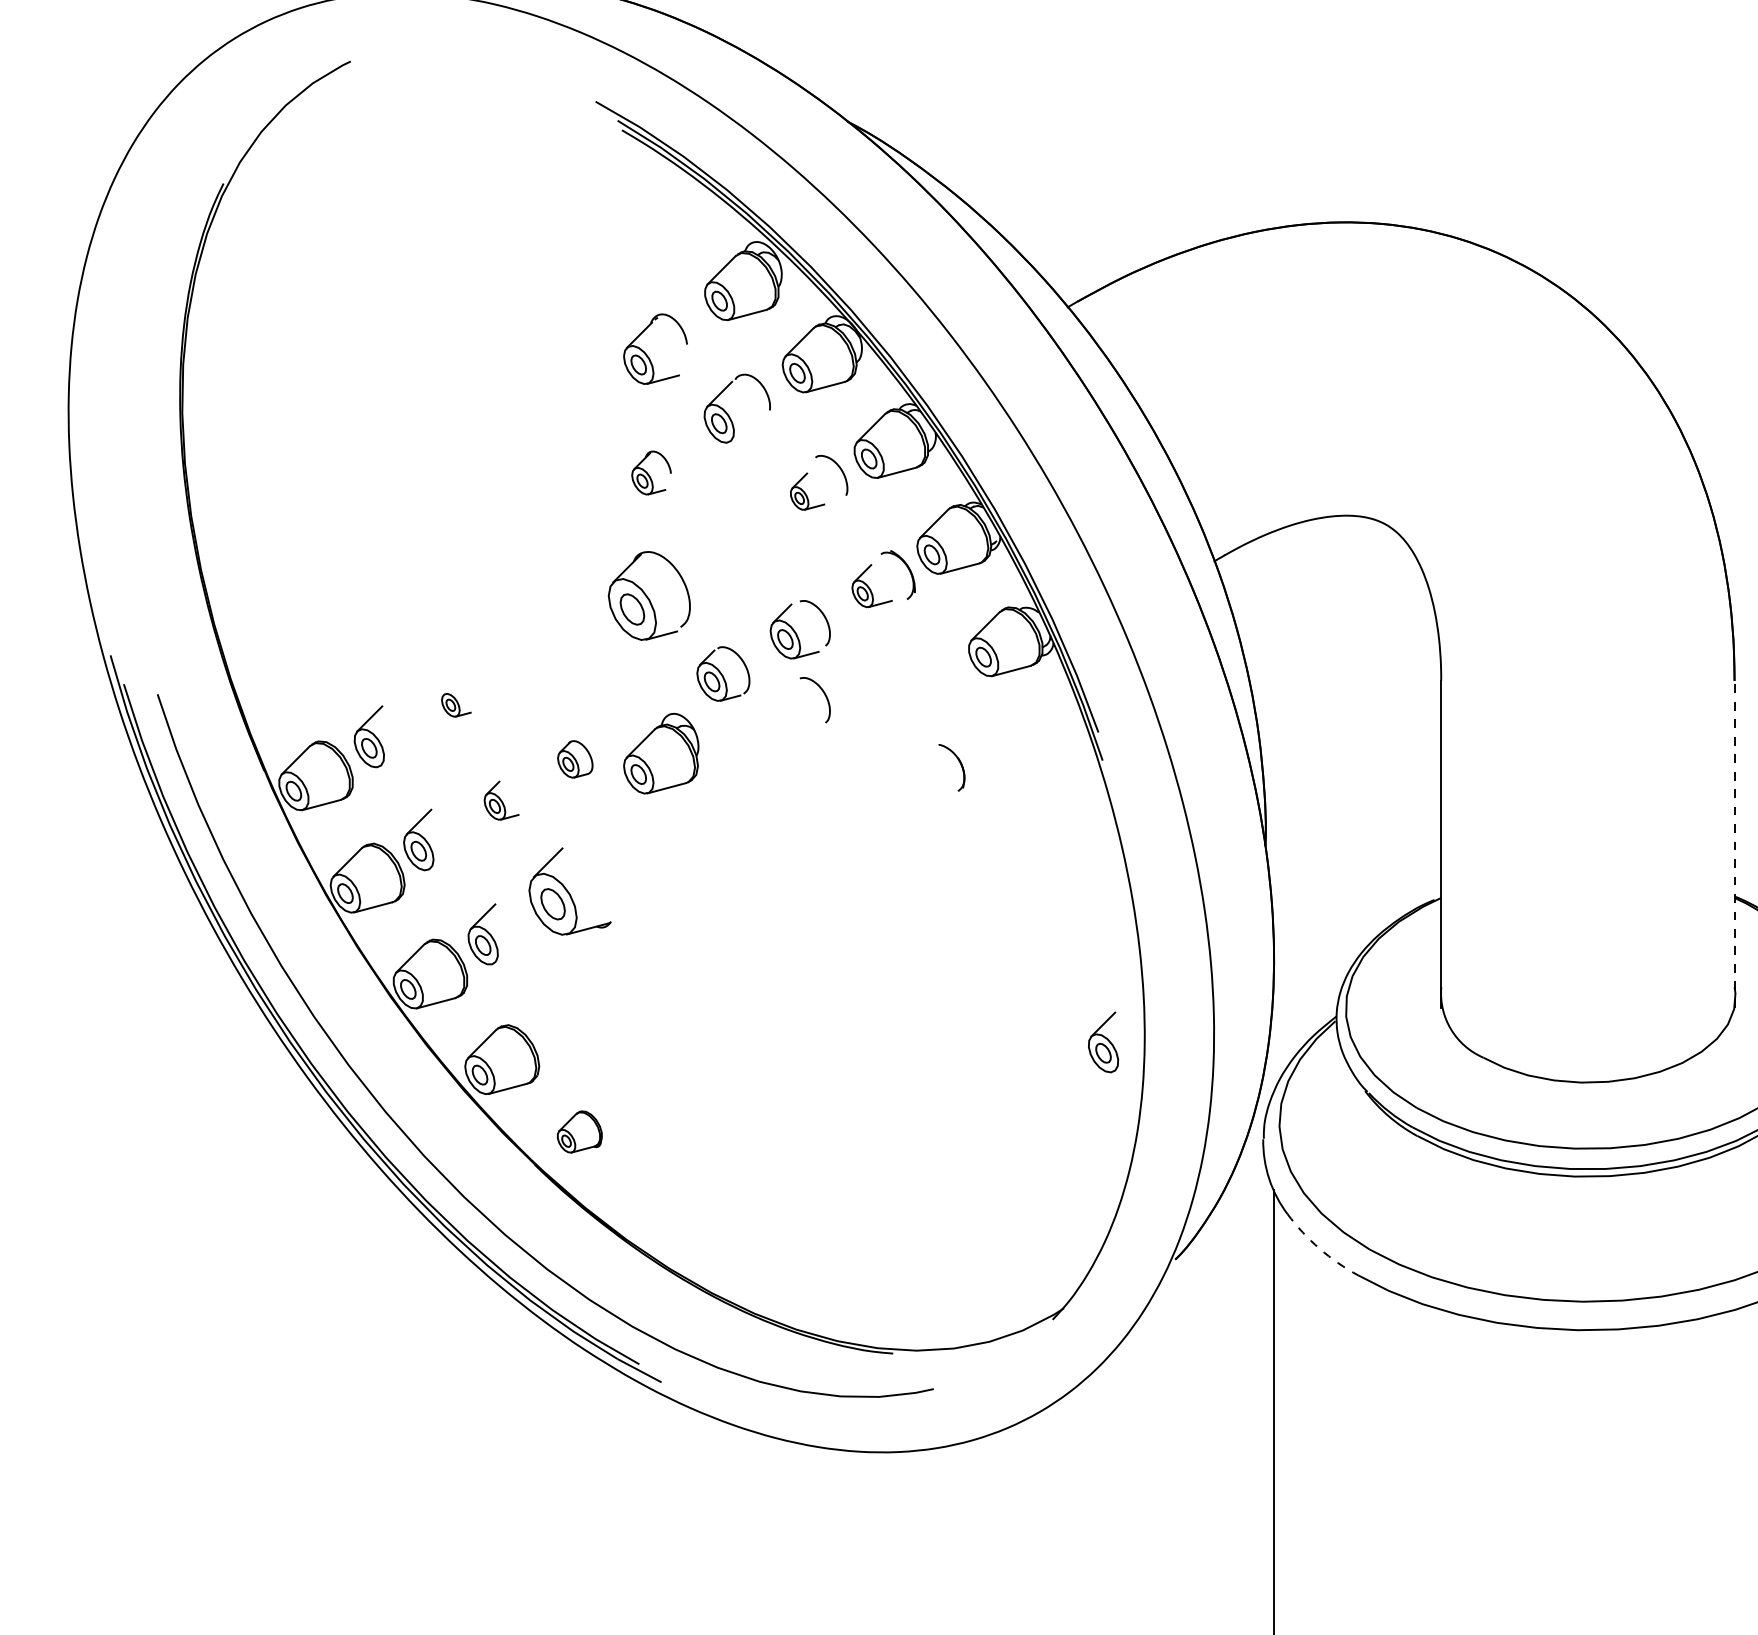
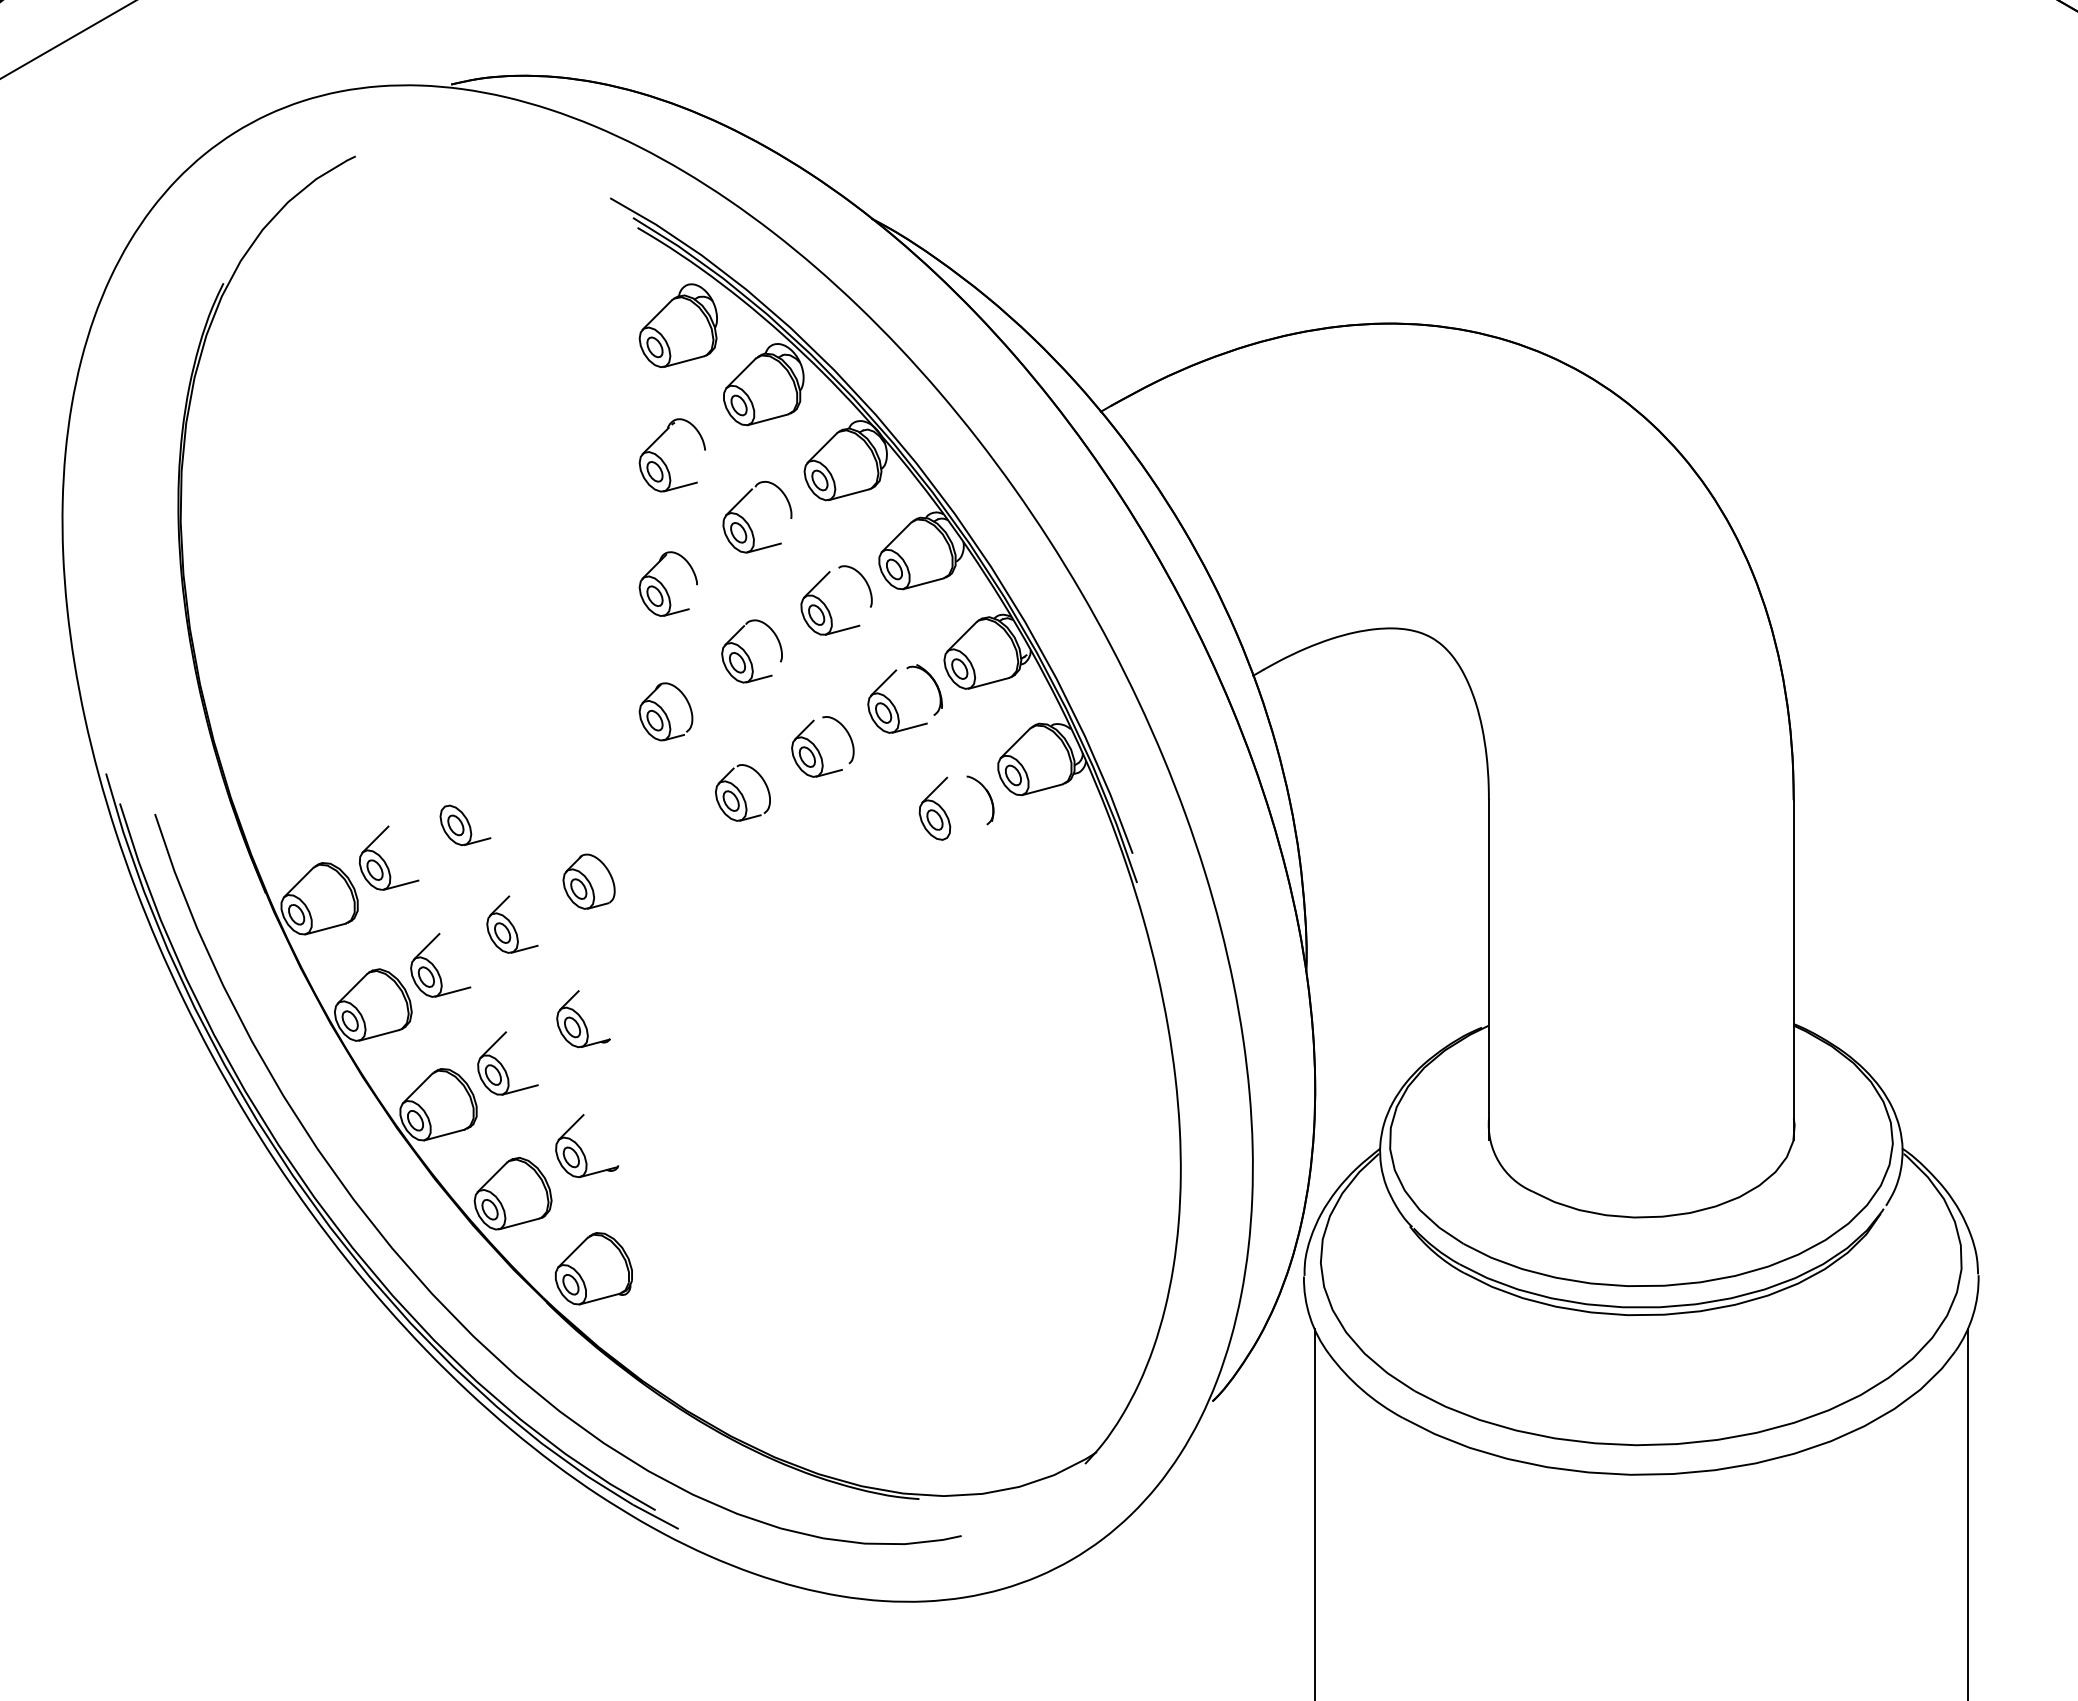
line: (743, 437) -> (763, 547), added
part: (650, 472) -> (667, 583), size x1.43
part: (807, 491) -> (830, 603), size x1.67
part: (731, 537) -> (751, 651), added
part: (872, 586) -> (897, 701), size x1.43
part: (648, 595) -> (665, 711), size x0.62
curve: (823, 694) -> (847, 814), removed
part: (456, 705) -> (465, 825), size x1.67
part: (660, 753) -> (677, 325), moved
part: (574, 759) -> (588, 881), size x1.43
line: (394, 762) -> (401, 884), added
part: (960, 765) -> (989, 798), moved
part: (501, 800) -> (512, 924), size x1.43
line: (1734, 843) -> (1793, 969), dashed -> solid
line: (443, 865) -> (452, 991), added
part: (569, 892) -> (583, 1019), size x0.62
line: (508, 959) -> (519, 1089), added
part: (573, 1014) -> (587, 1146), added
part: (1103, 1042) -> (934, 808), moved
part: (579, 1131) -> (593, 1268), size x1.67
arc: (1319, 1249) -> (1362, 1390), dashed -> solid

